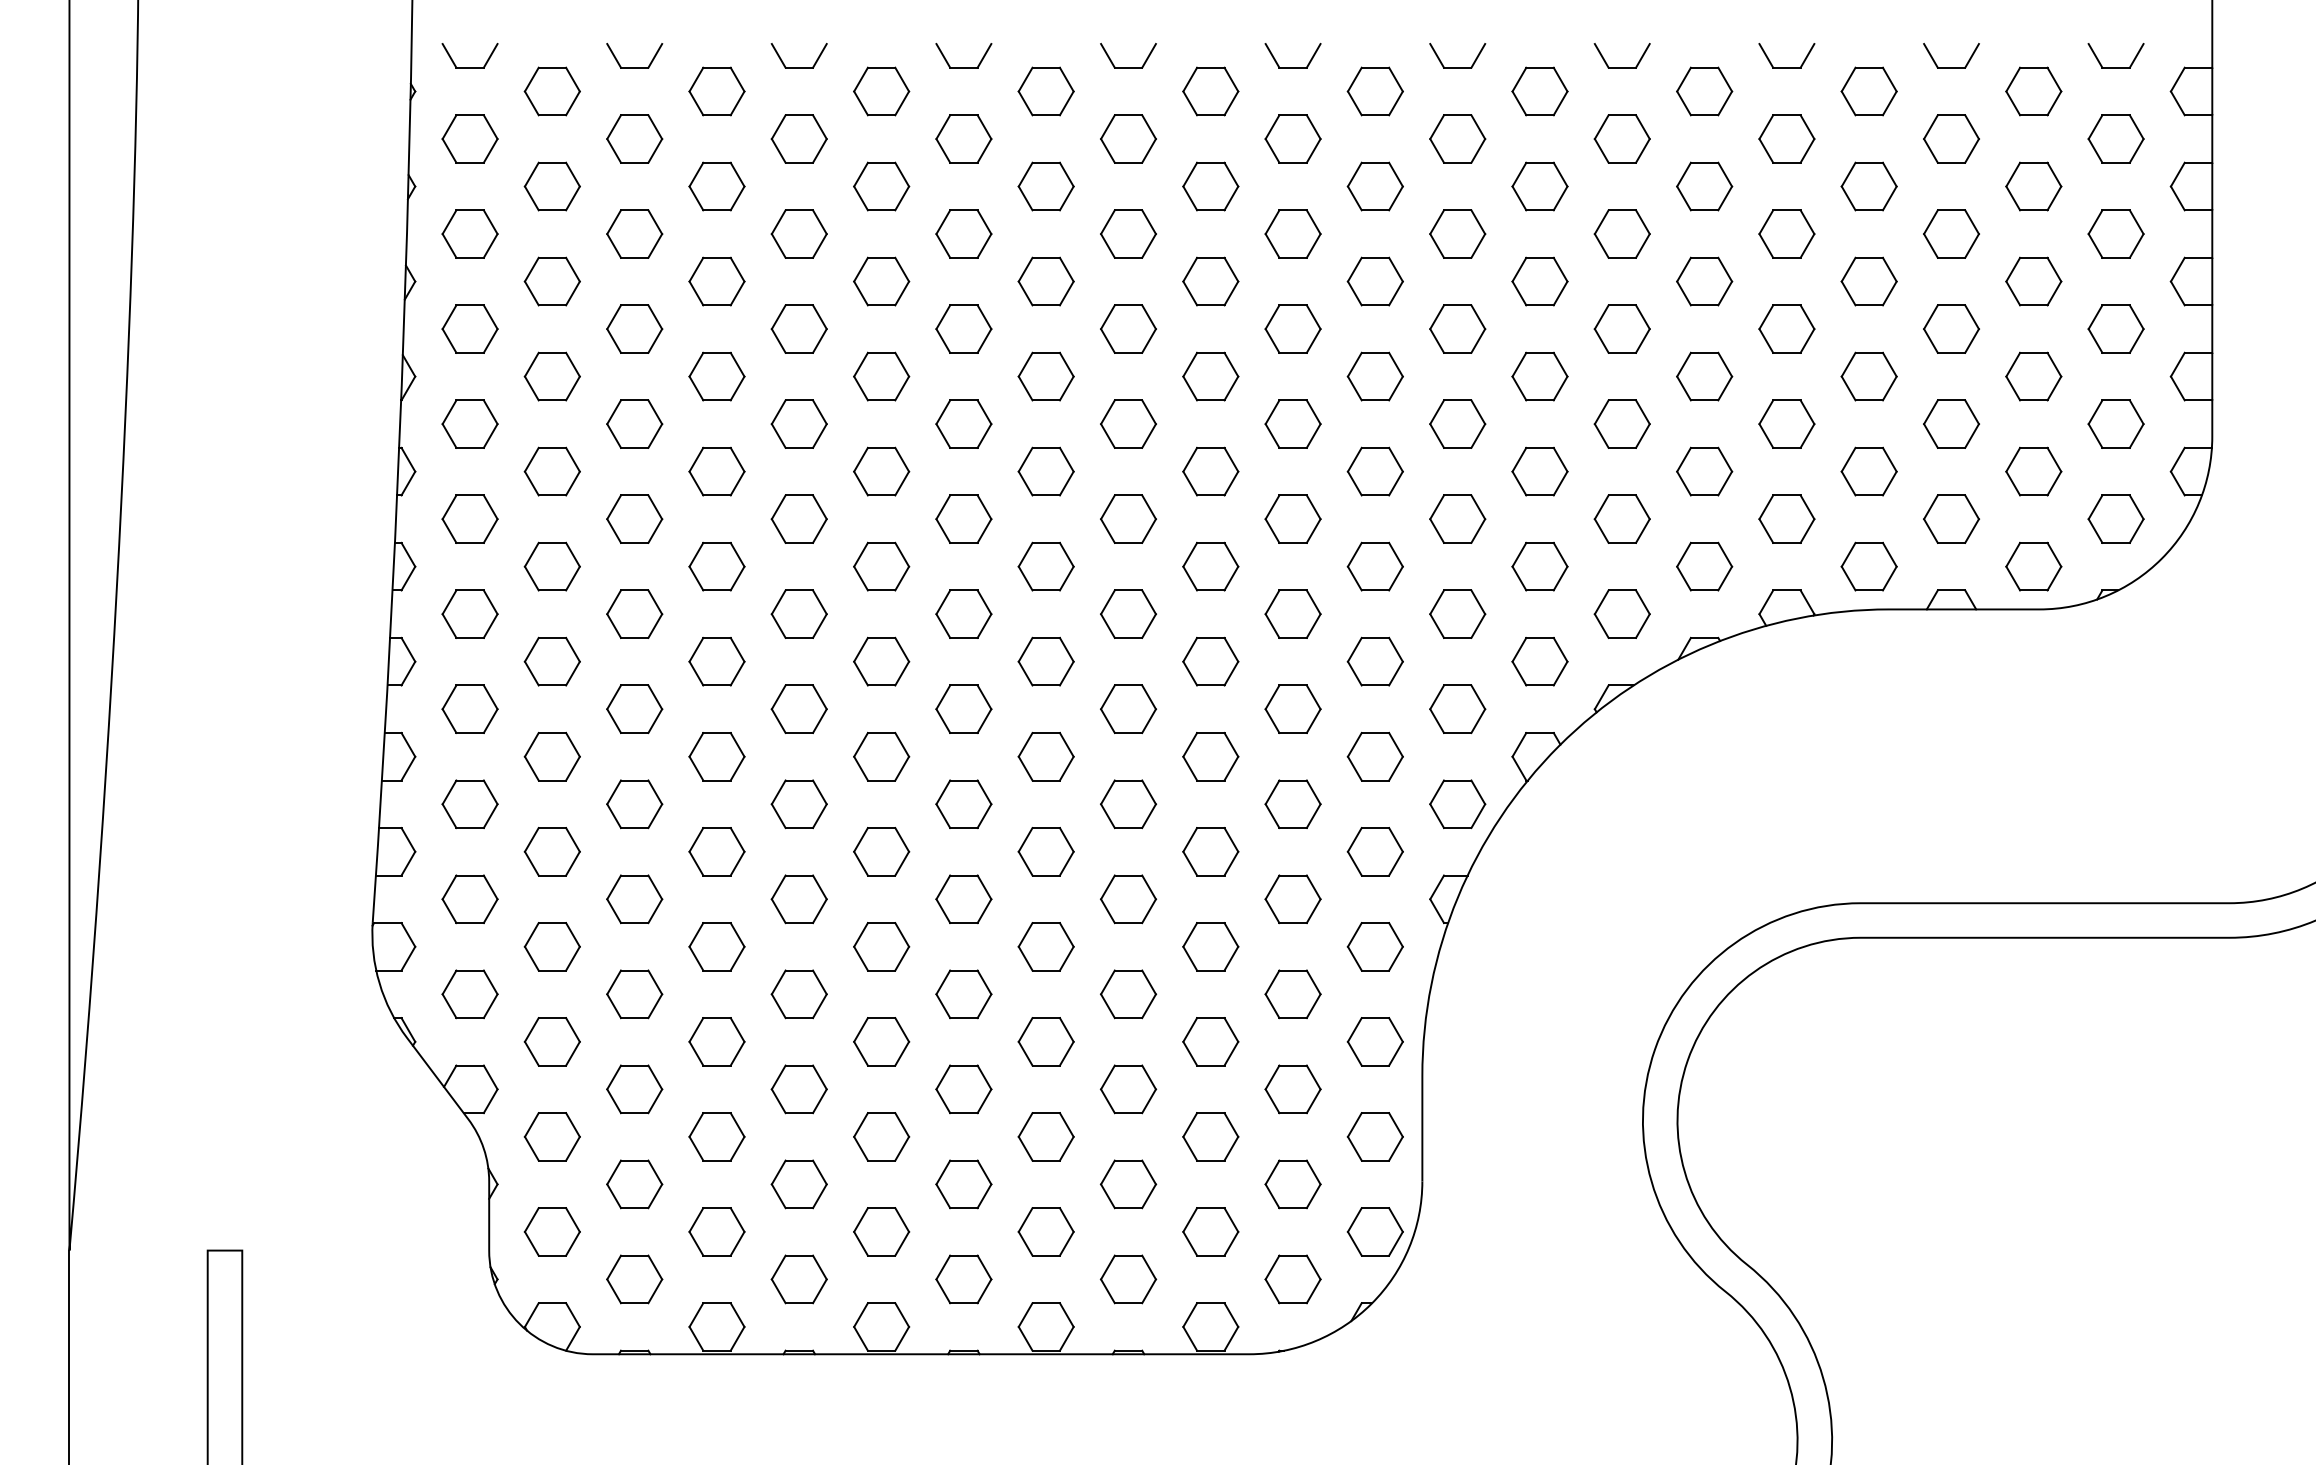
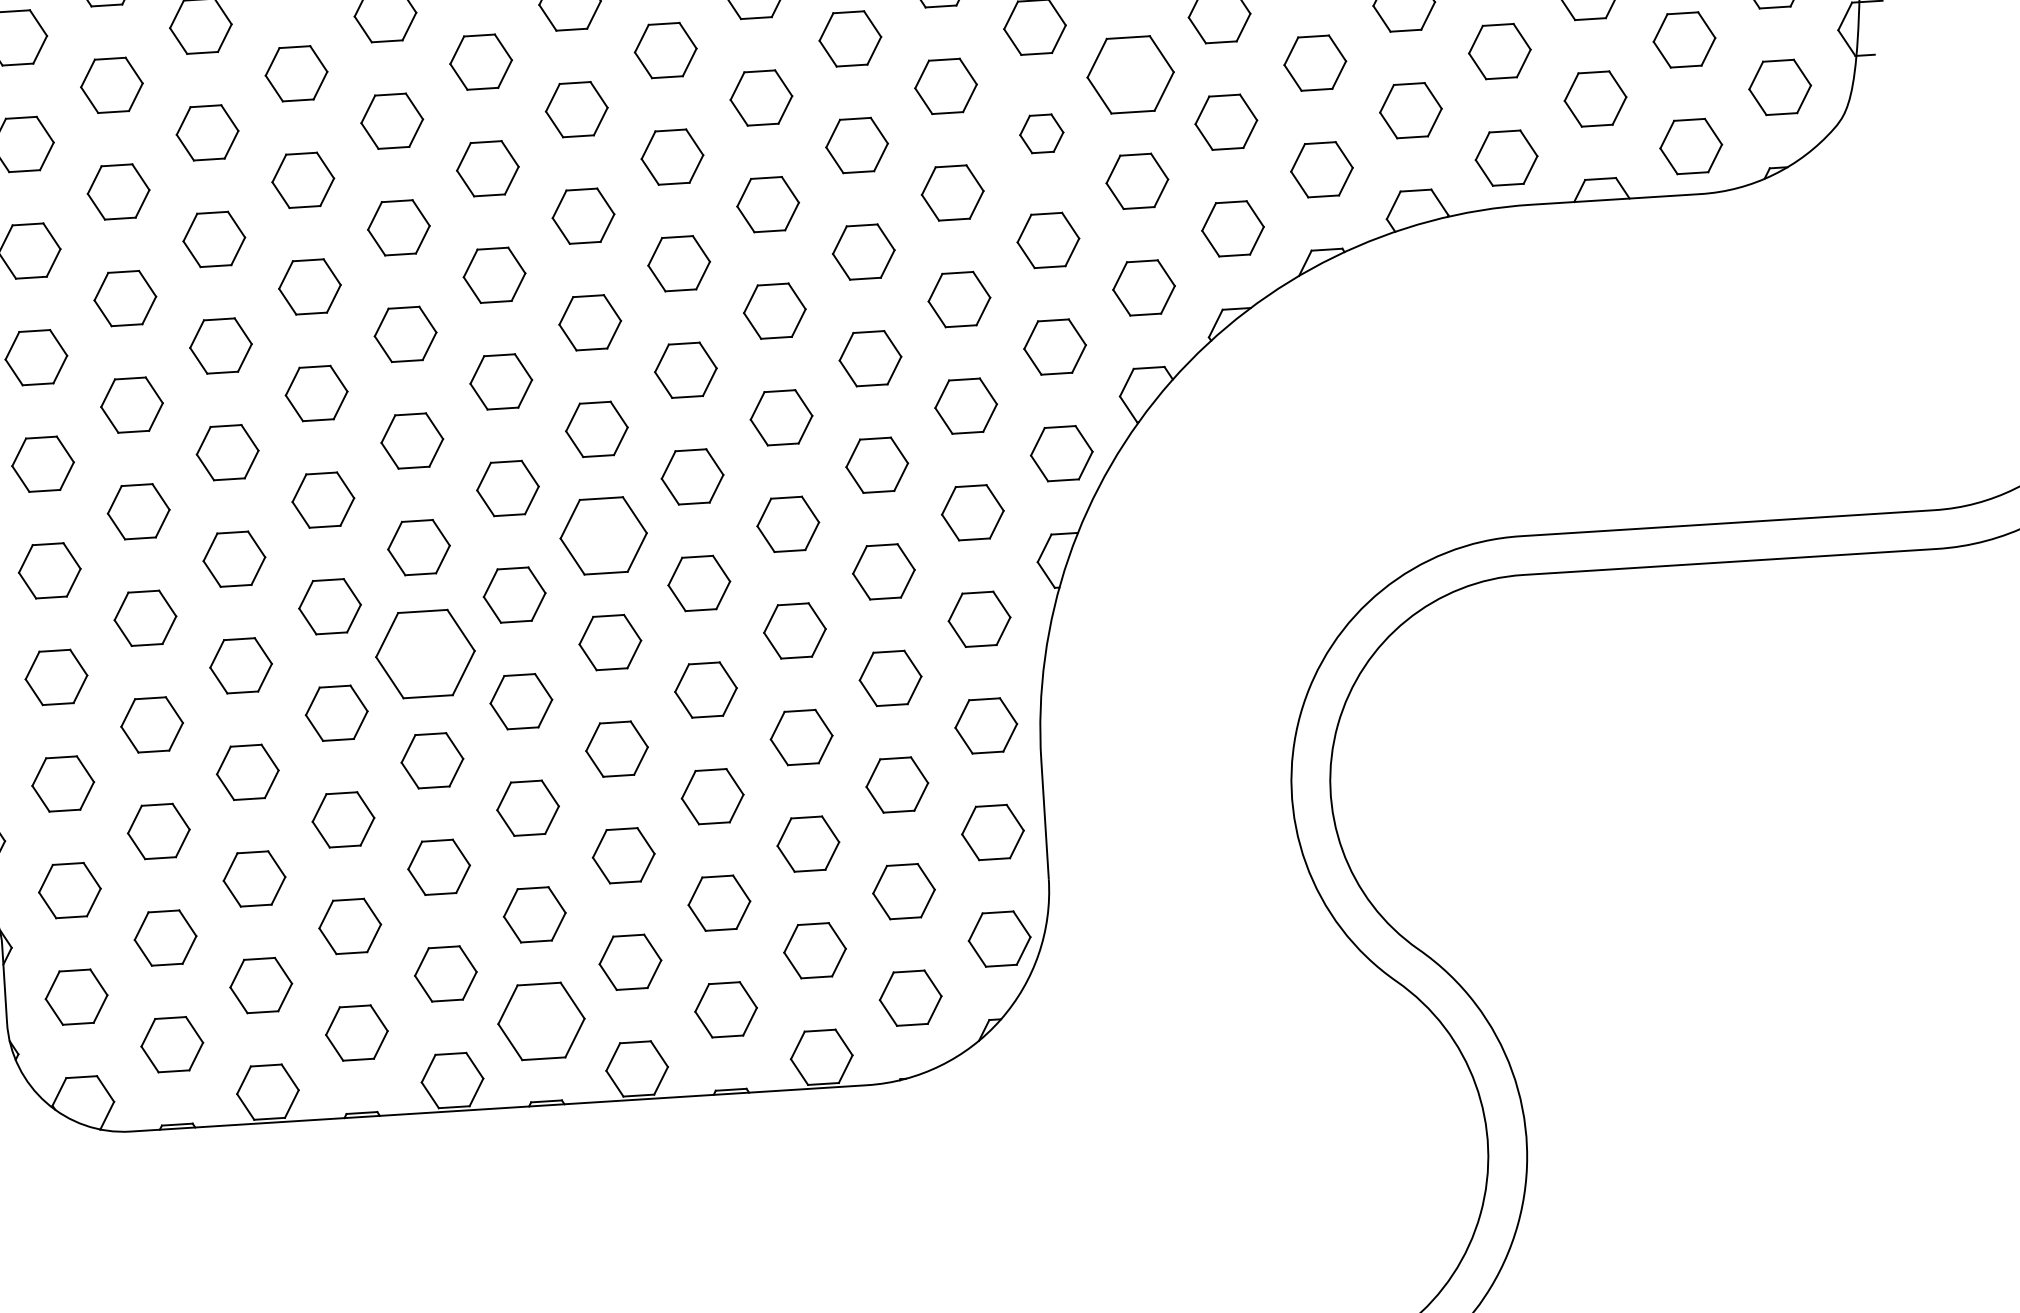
part: (1539, 471) -> (1130, 74), size x1.4
part: (1457, 518) -> (1041, 133), size x0.7
part: (1045, 851) -> (602, 535), size x1.4
part: (881, 946) -> (425, 653), size x1.6
part: (963, 1279) -> (541, 1021), size x1.4

